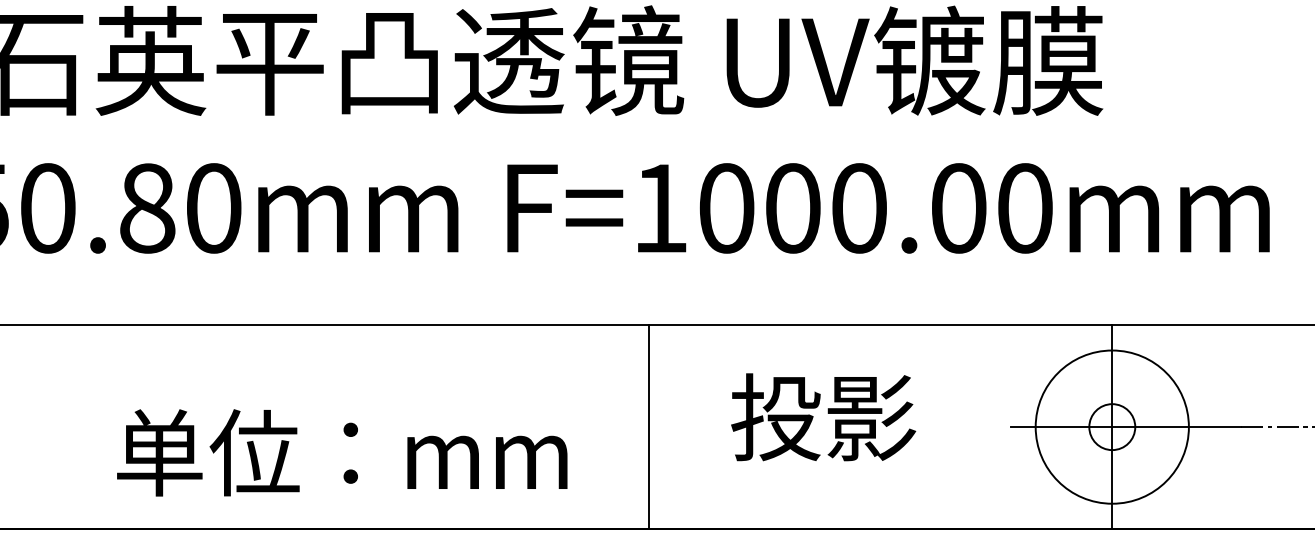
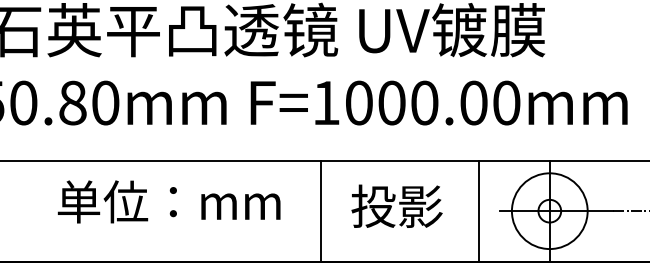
text: (822, 415) -> (396, 205), moved
line: (968, 425) -> (478, 210), added
text: (340, 452) -> (168, 201), moved

